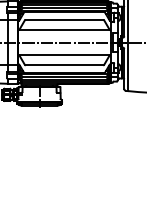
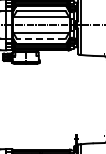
line: (64, 66) -> (41, 39), solid -> dashed

